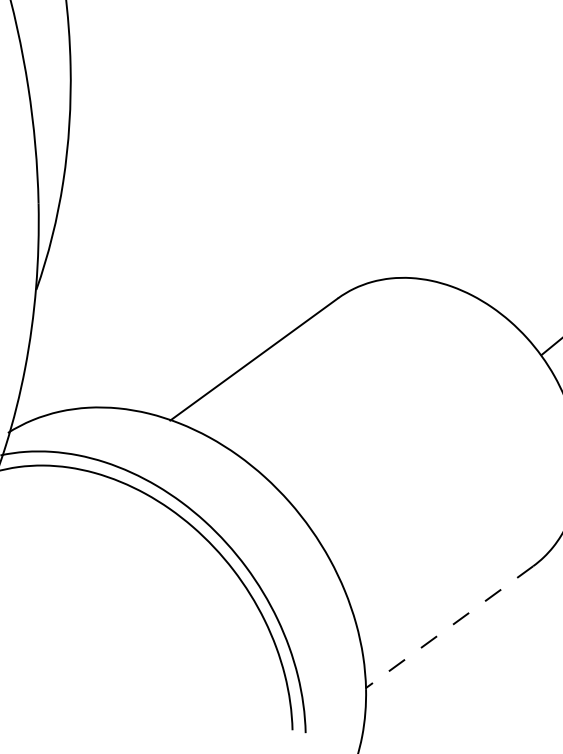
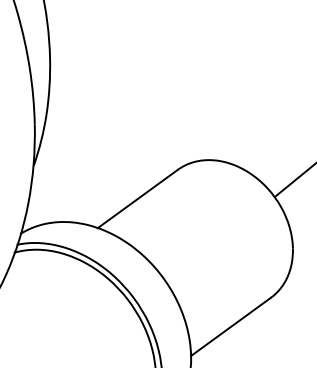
line: (448, 628) -> (230, 327), dashed -> solid

